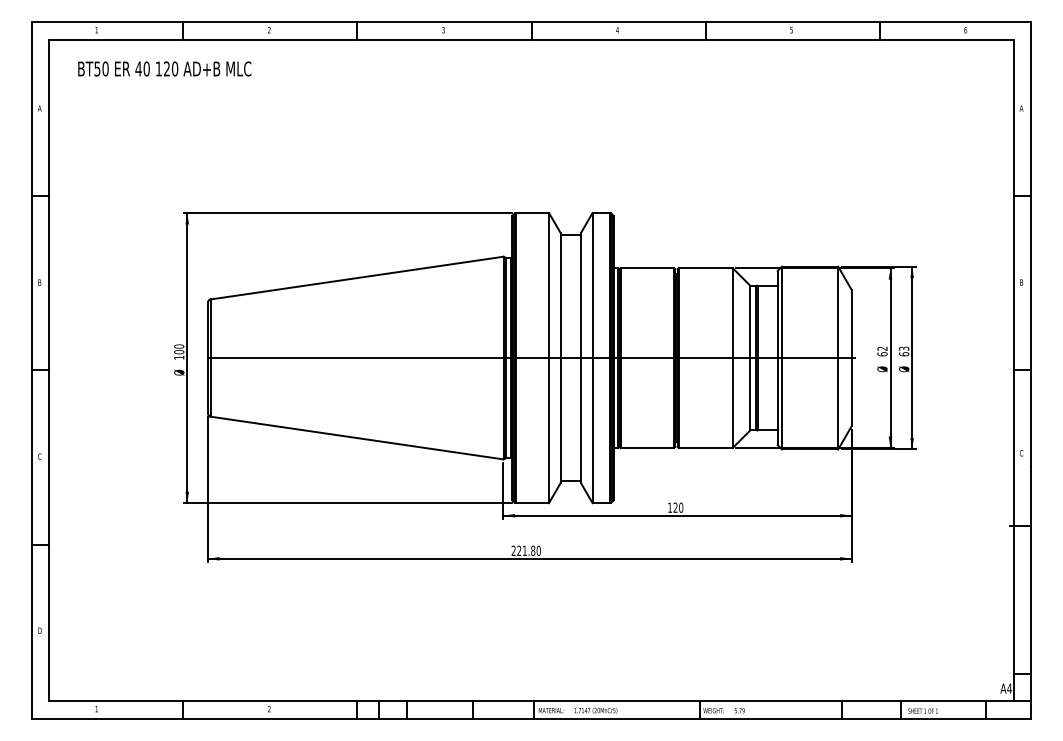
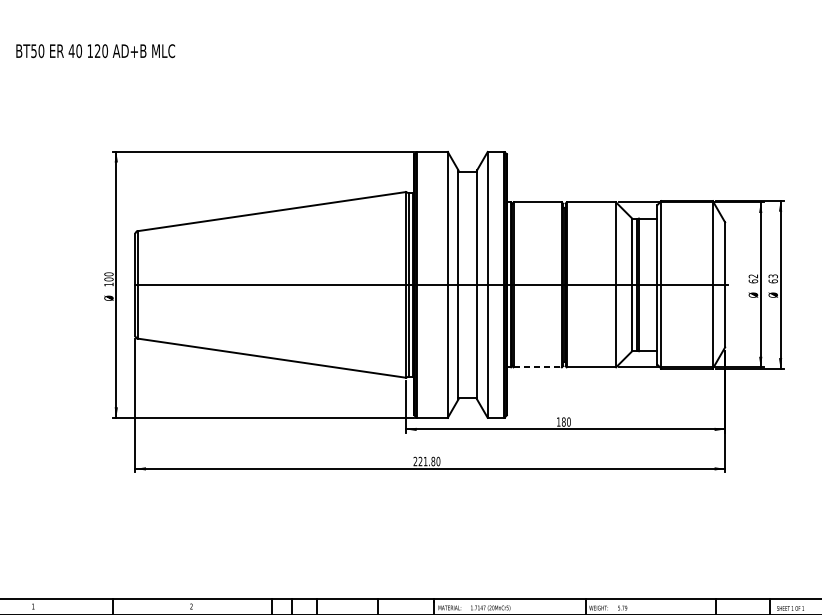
text: (164, 68) -> (95, 50), moved
line: (647, 448) -> (538, 367), solid -> dashed
text: (675, 507) -> (563, 421), 120 -> 180

